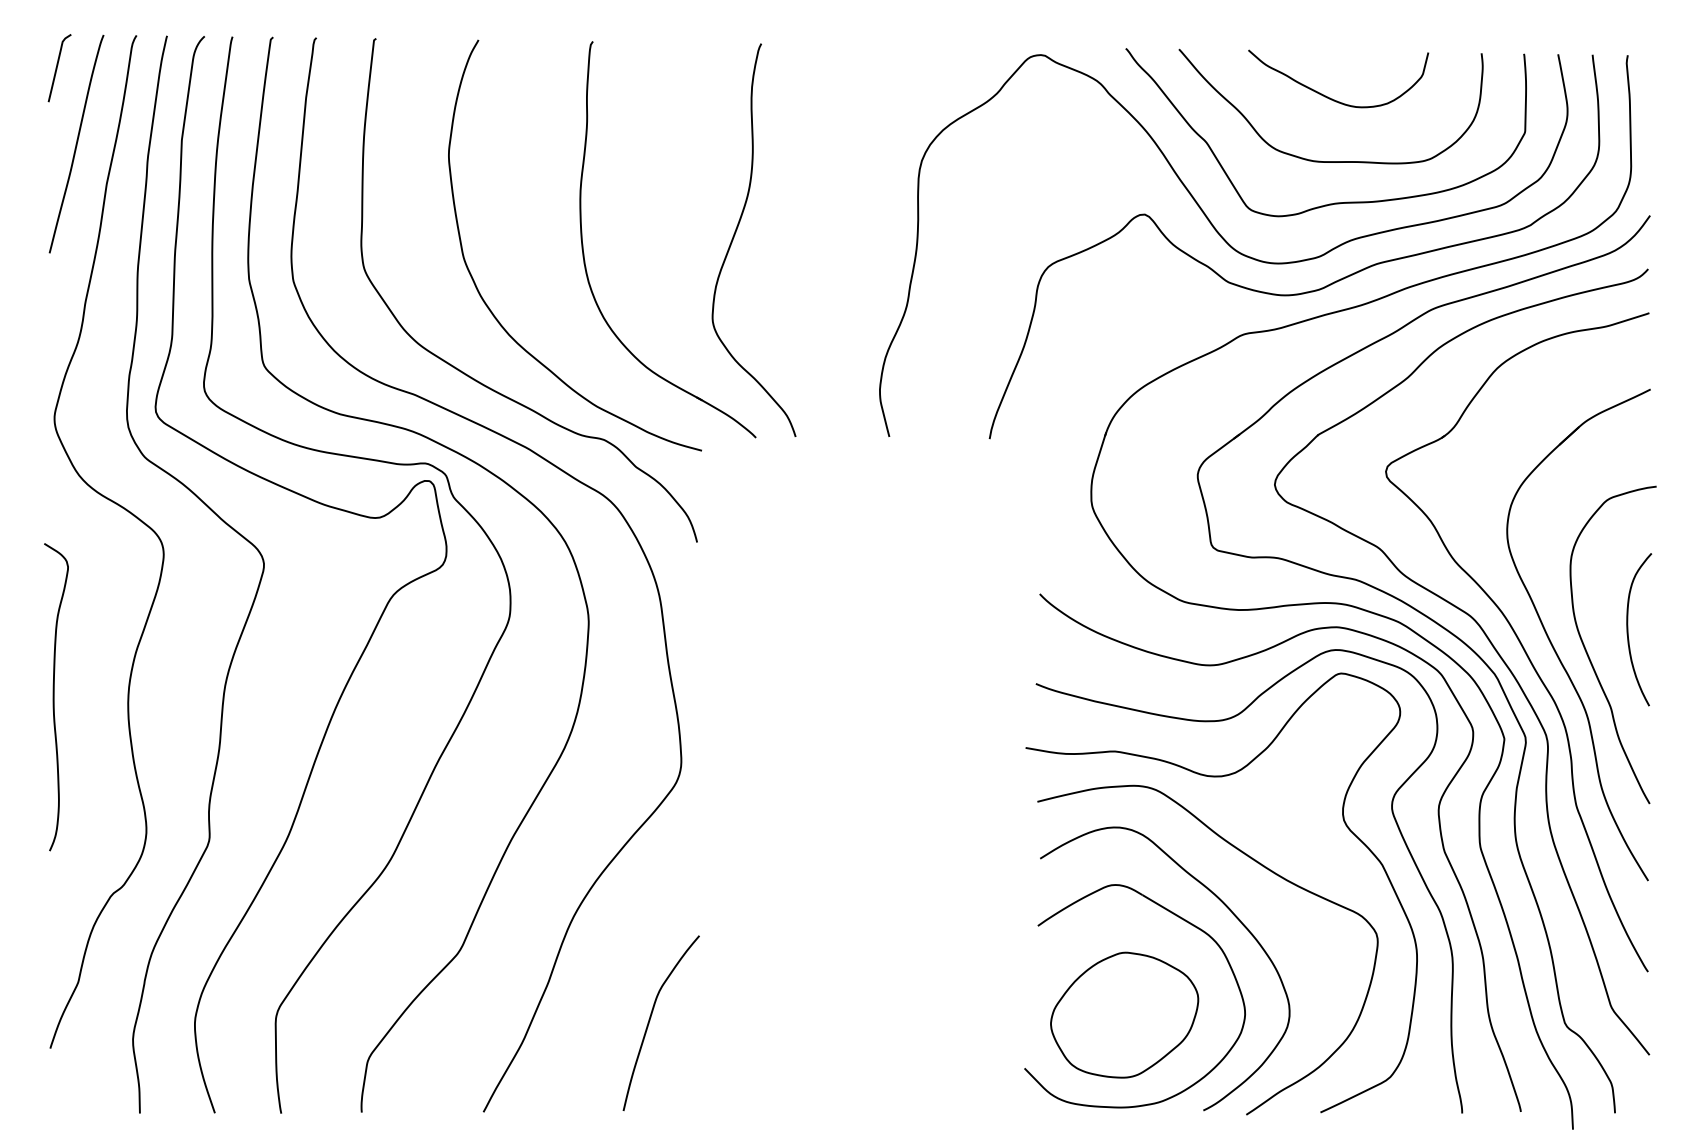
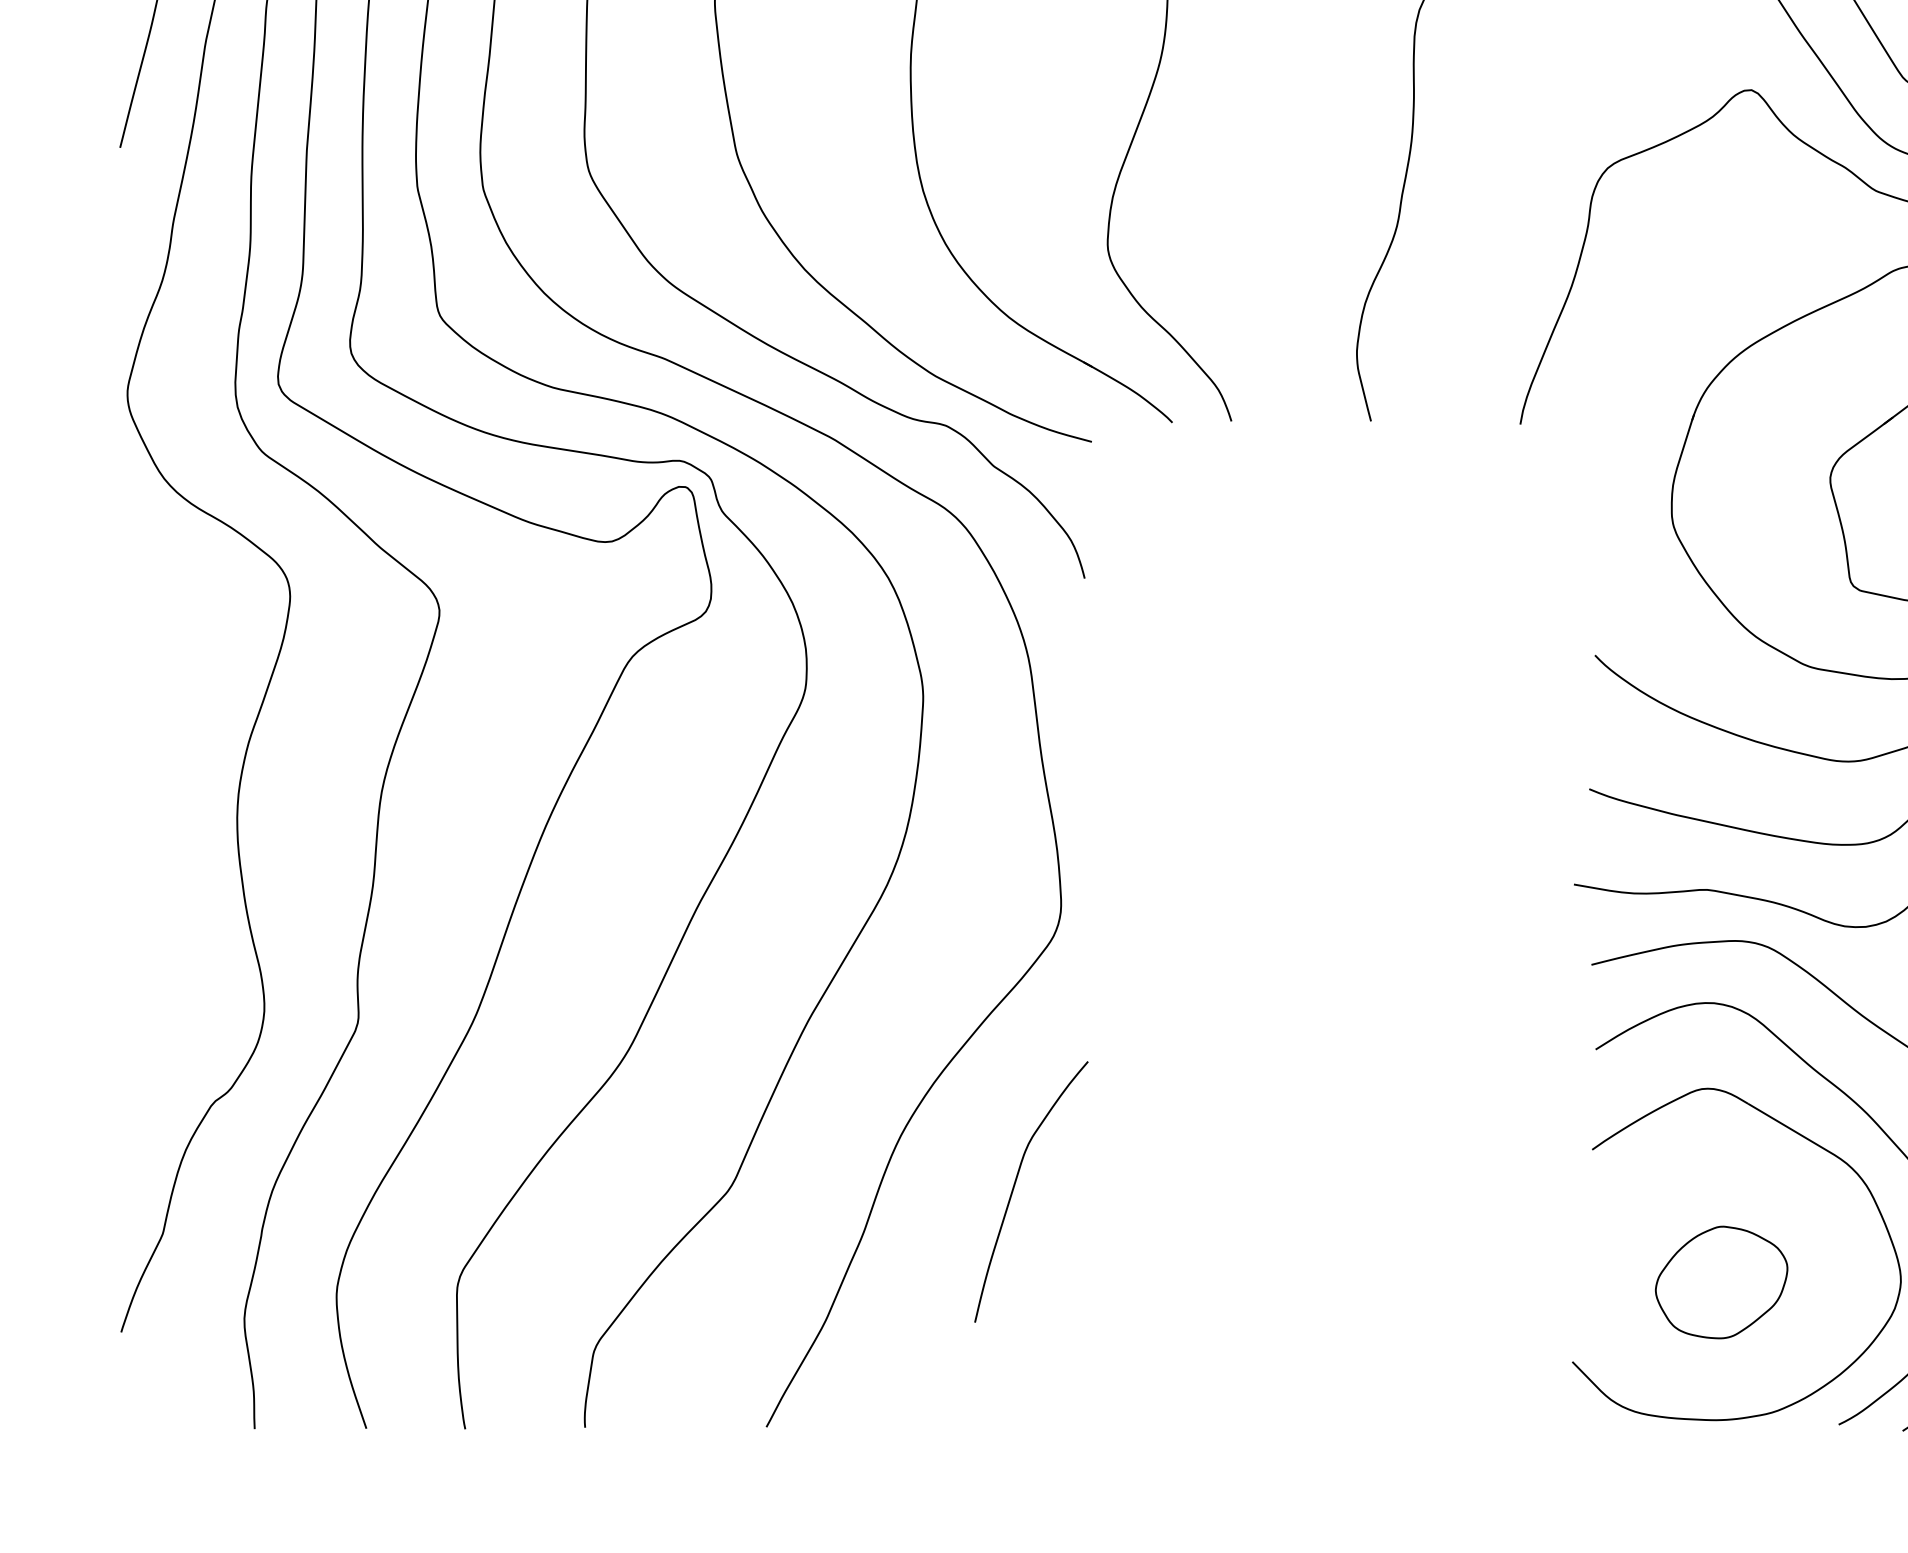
curve: (54, 697) -> (127, 809), removed
part: (1124, 1014) -> (1721, 1281), size x0.6
curve: (650, 1020) -> (1015, 1187), moved

